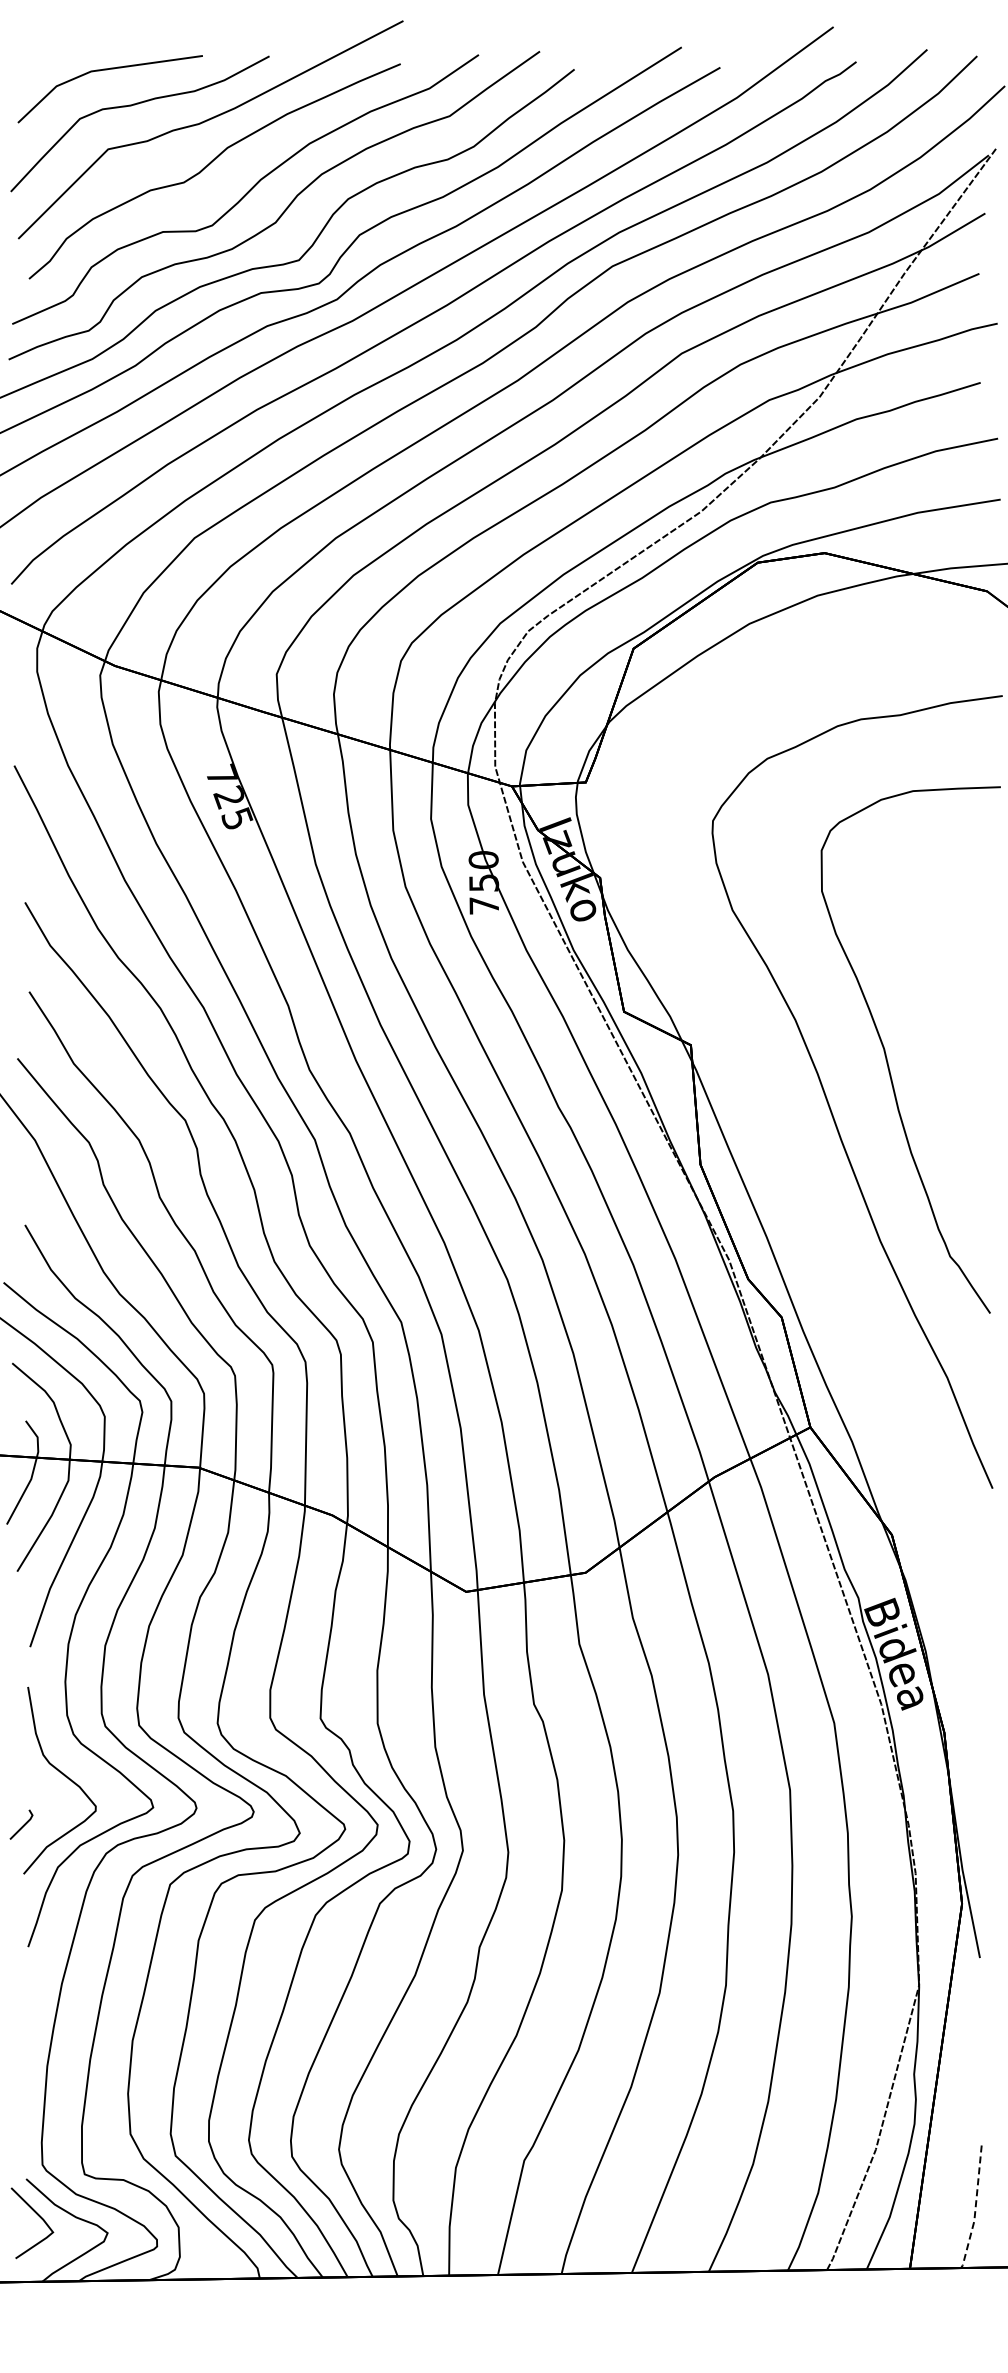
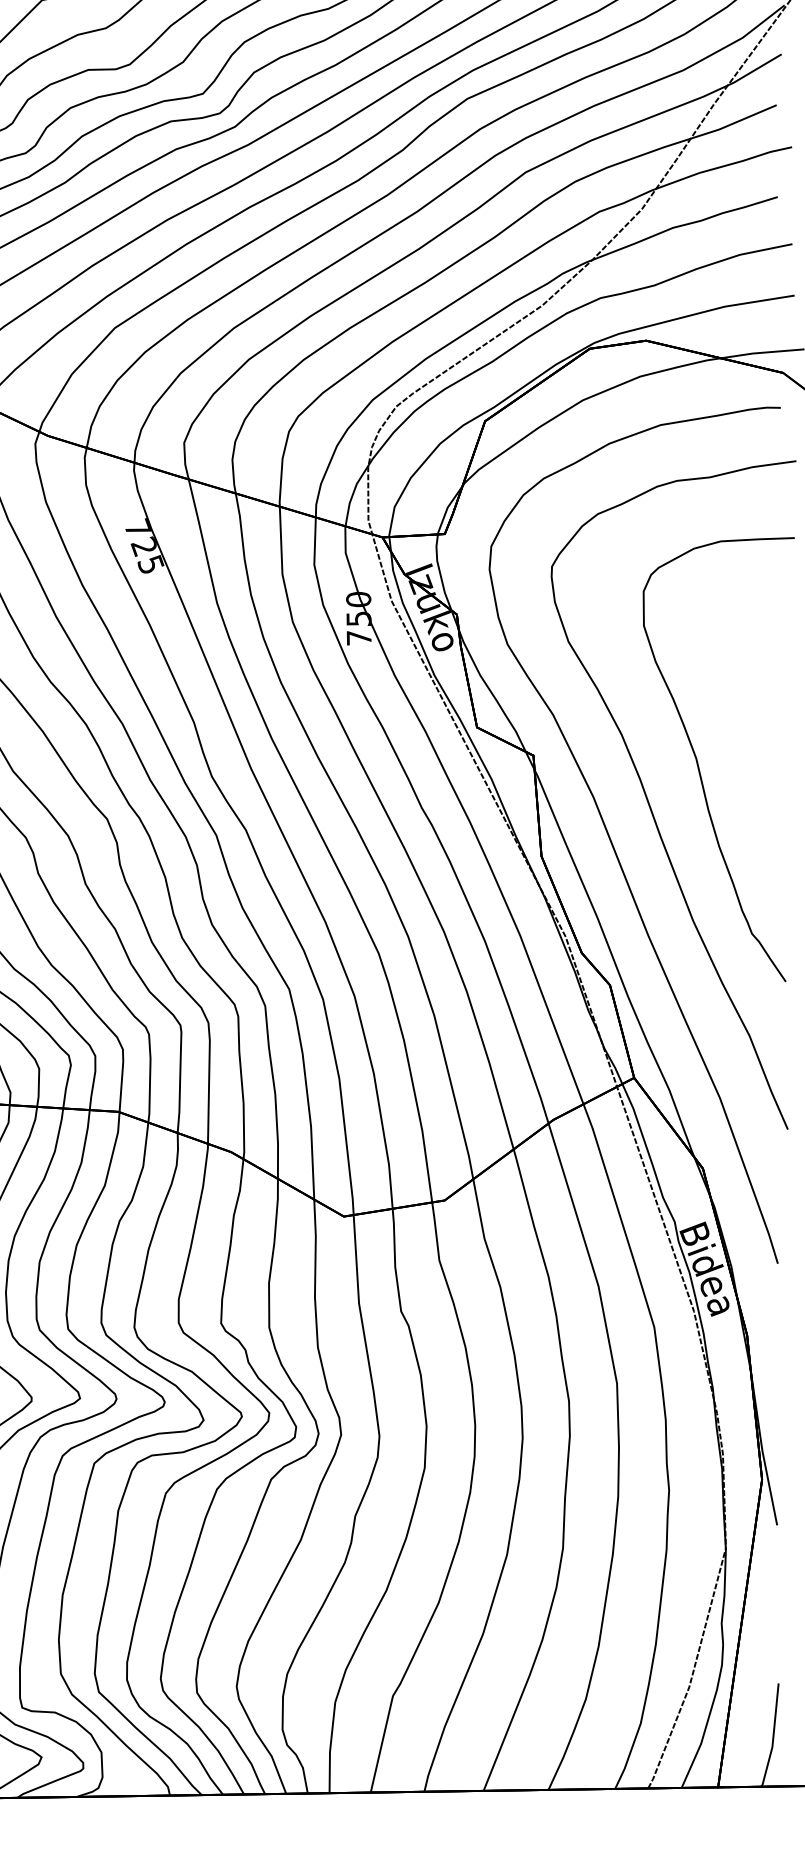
curve: (784, 1147) -> (612, 841), added
line: (975, 2209) -> (773, 1737), dashed -> solid

